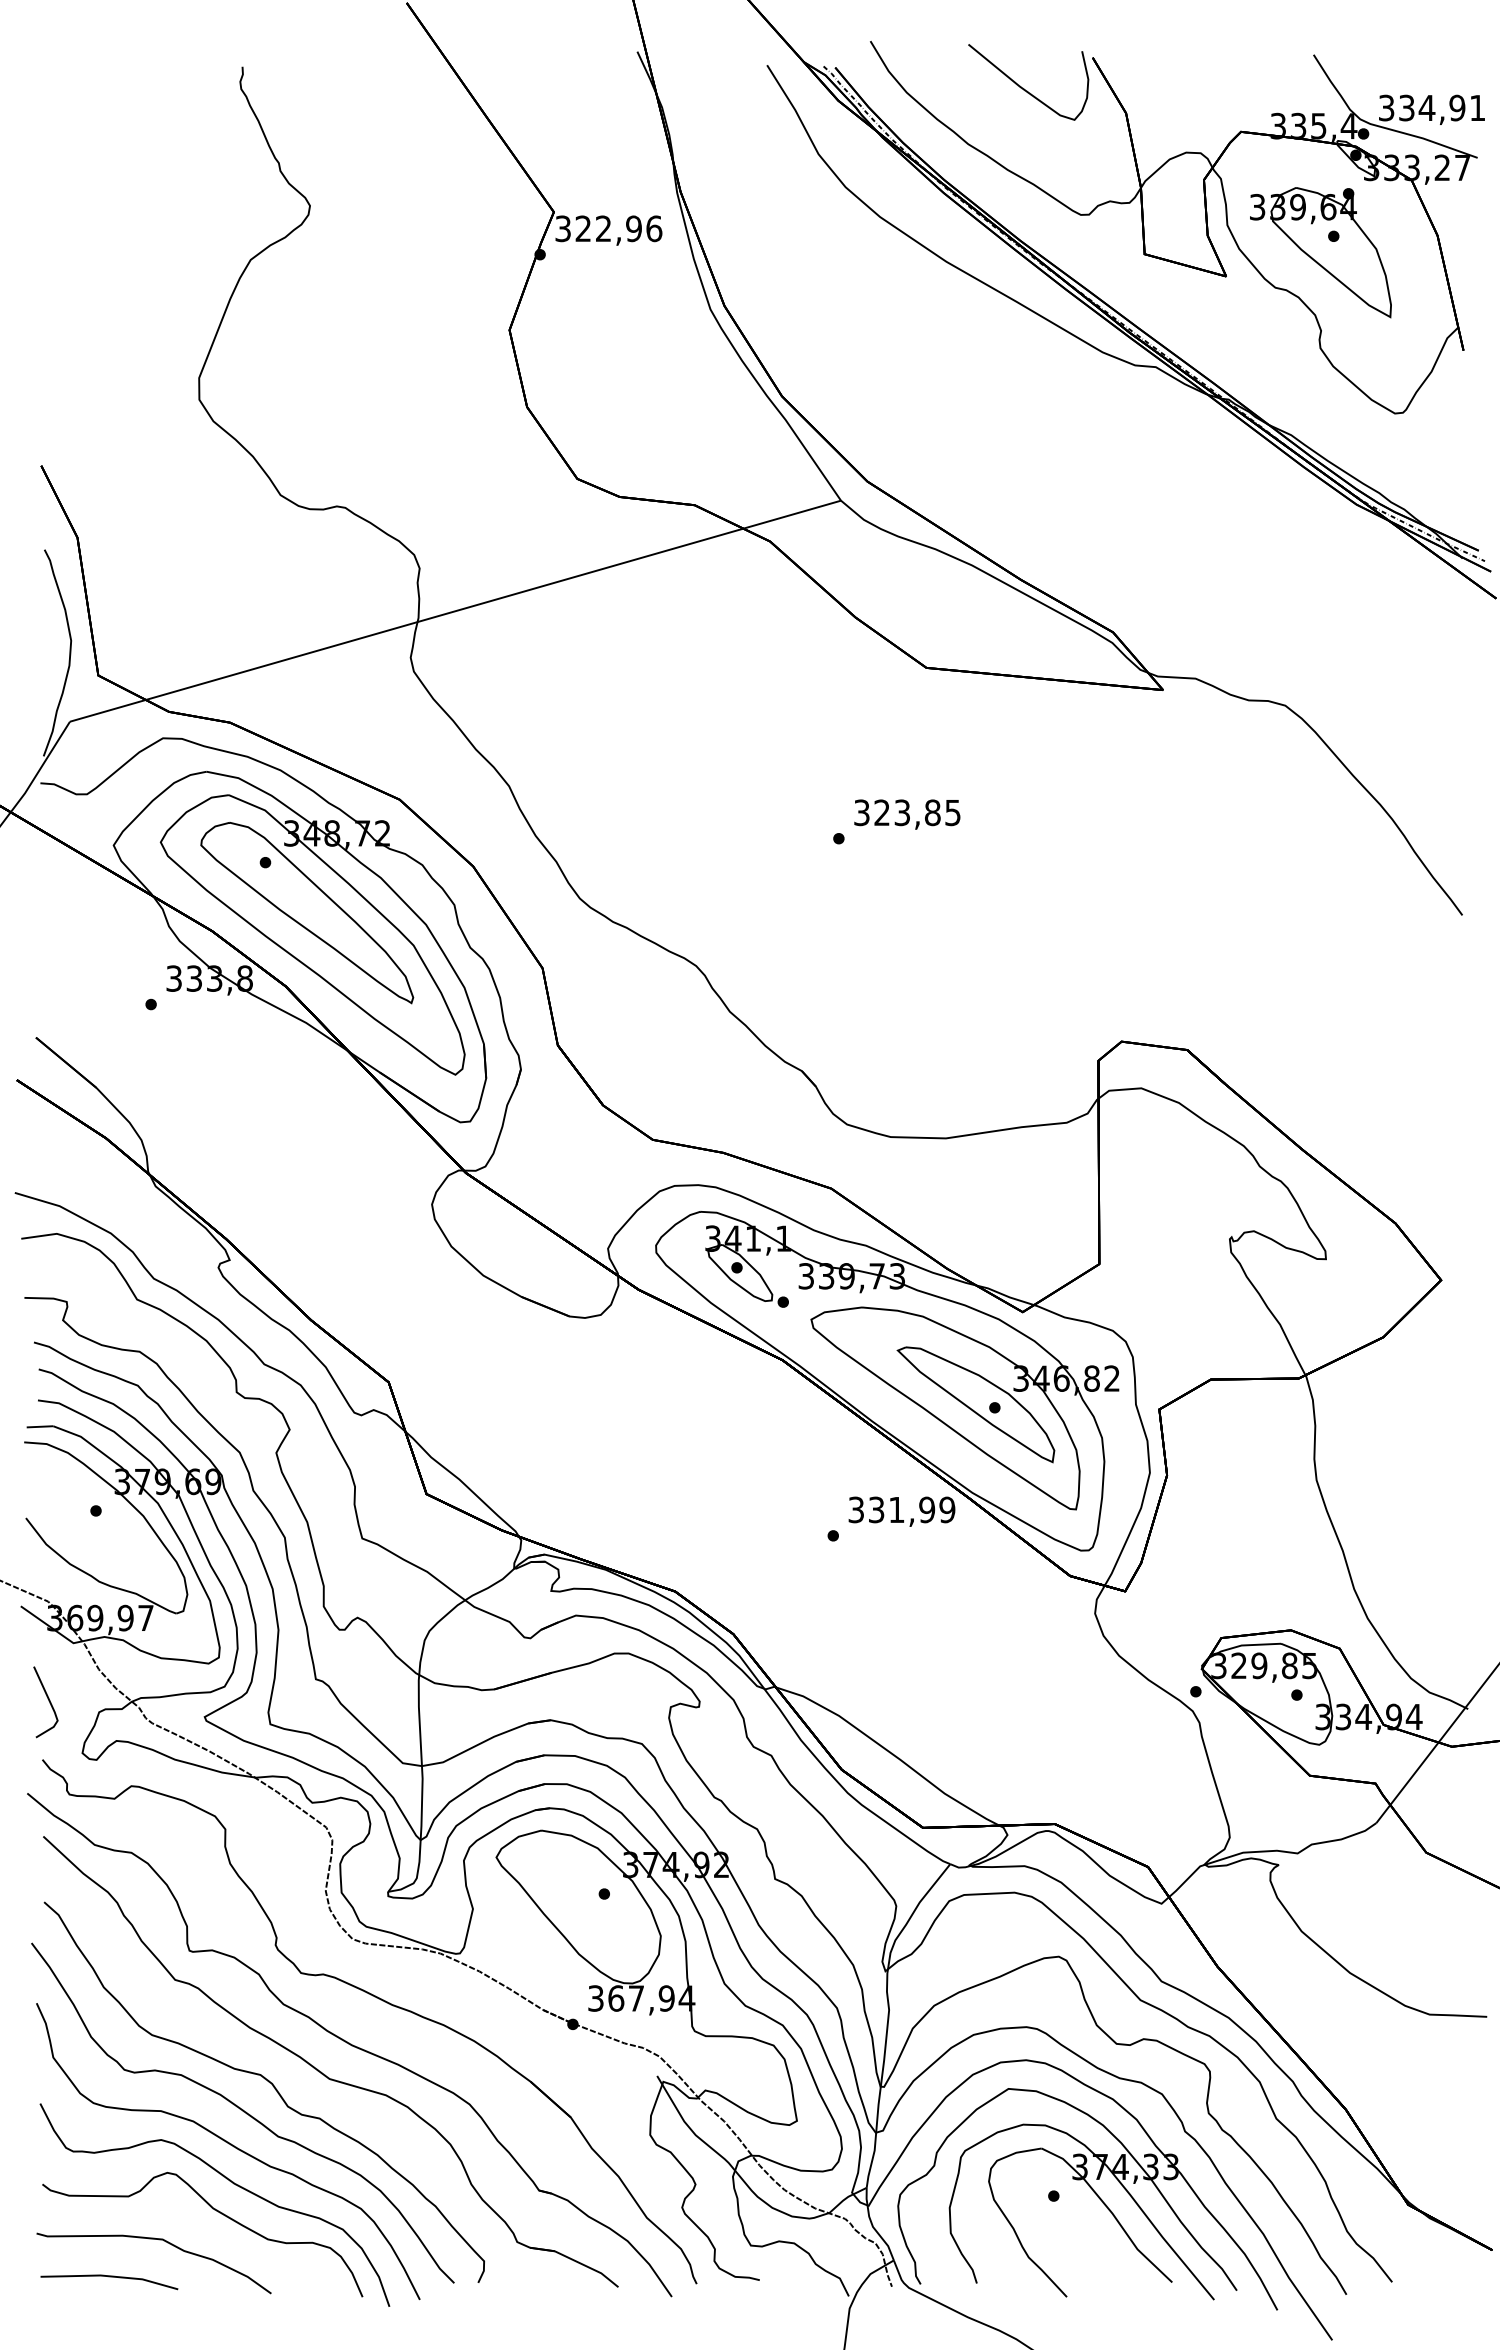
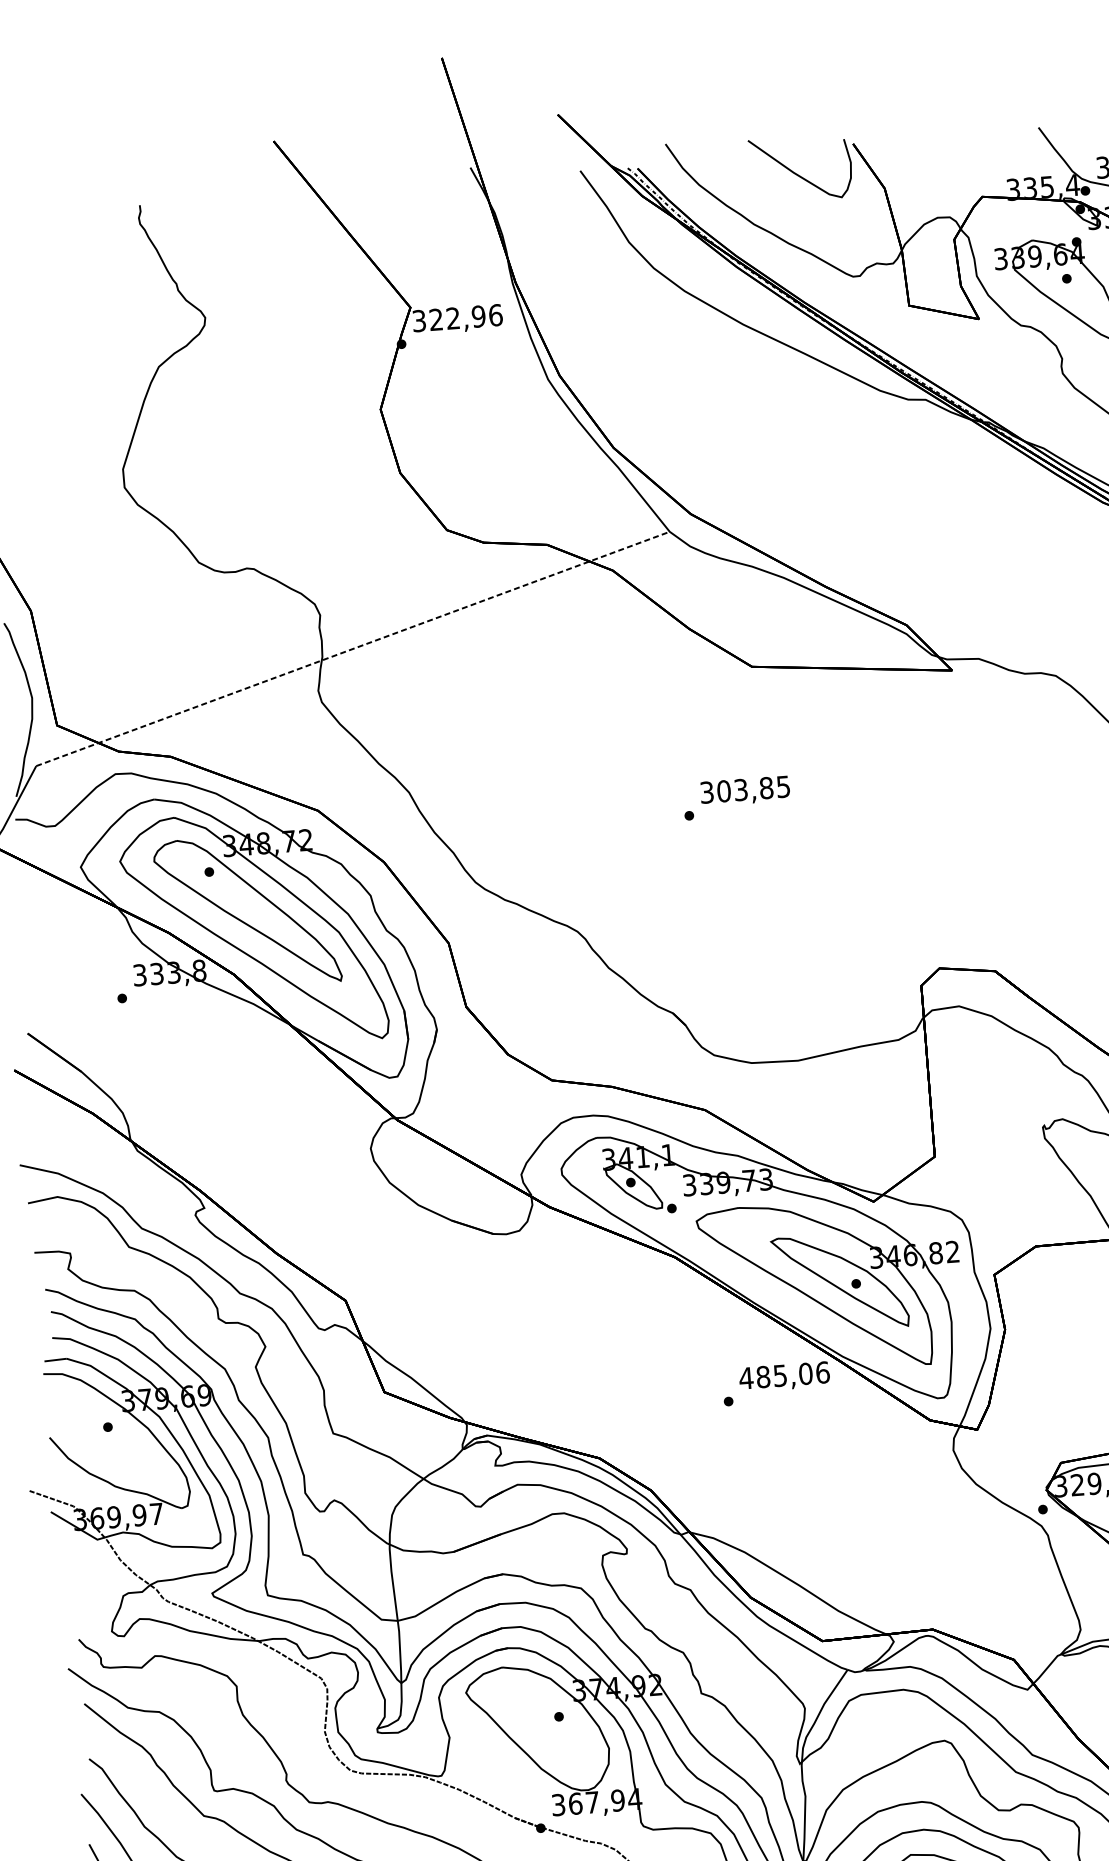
line: (455, 611) -> (353, 649), solid -> dashed
text: (882, 812) -> (724, 791), 323,85 -> 303,85
text: (901, 1509) -> (784, 1375), 331,99 -> 485,06
line: (48, 1701) -> (80, 1590), removed

